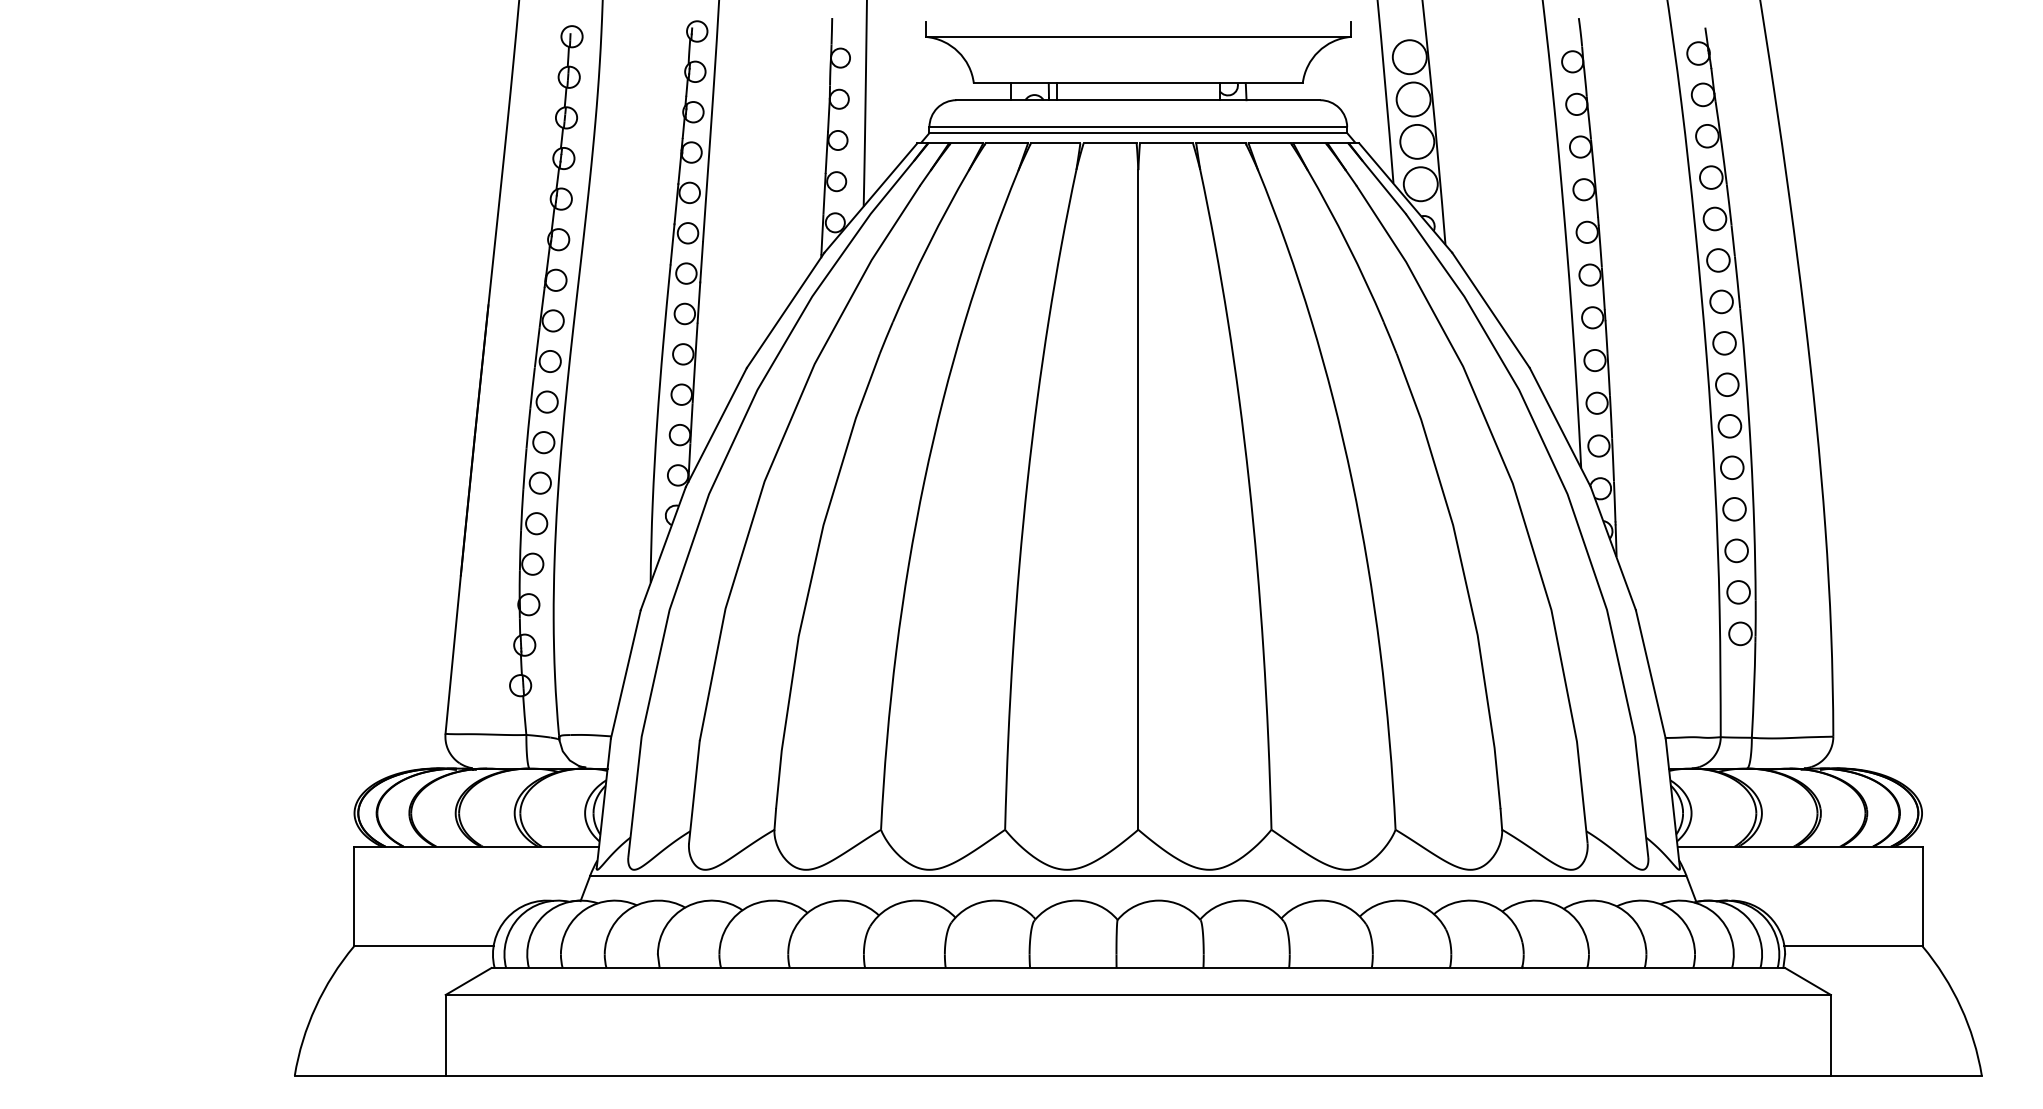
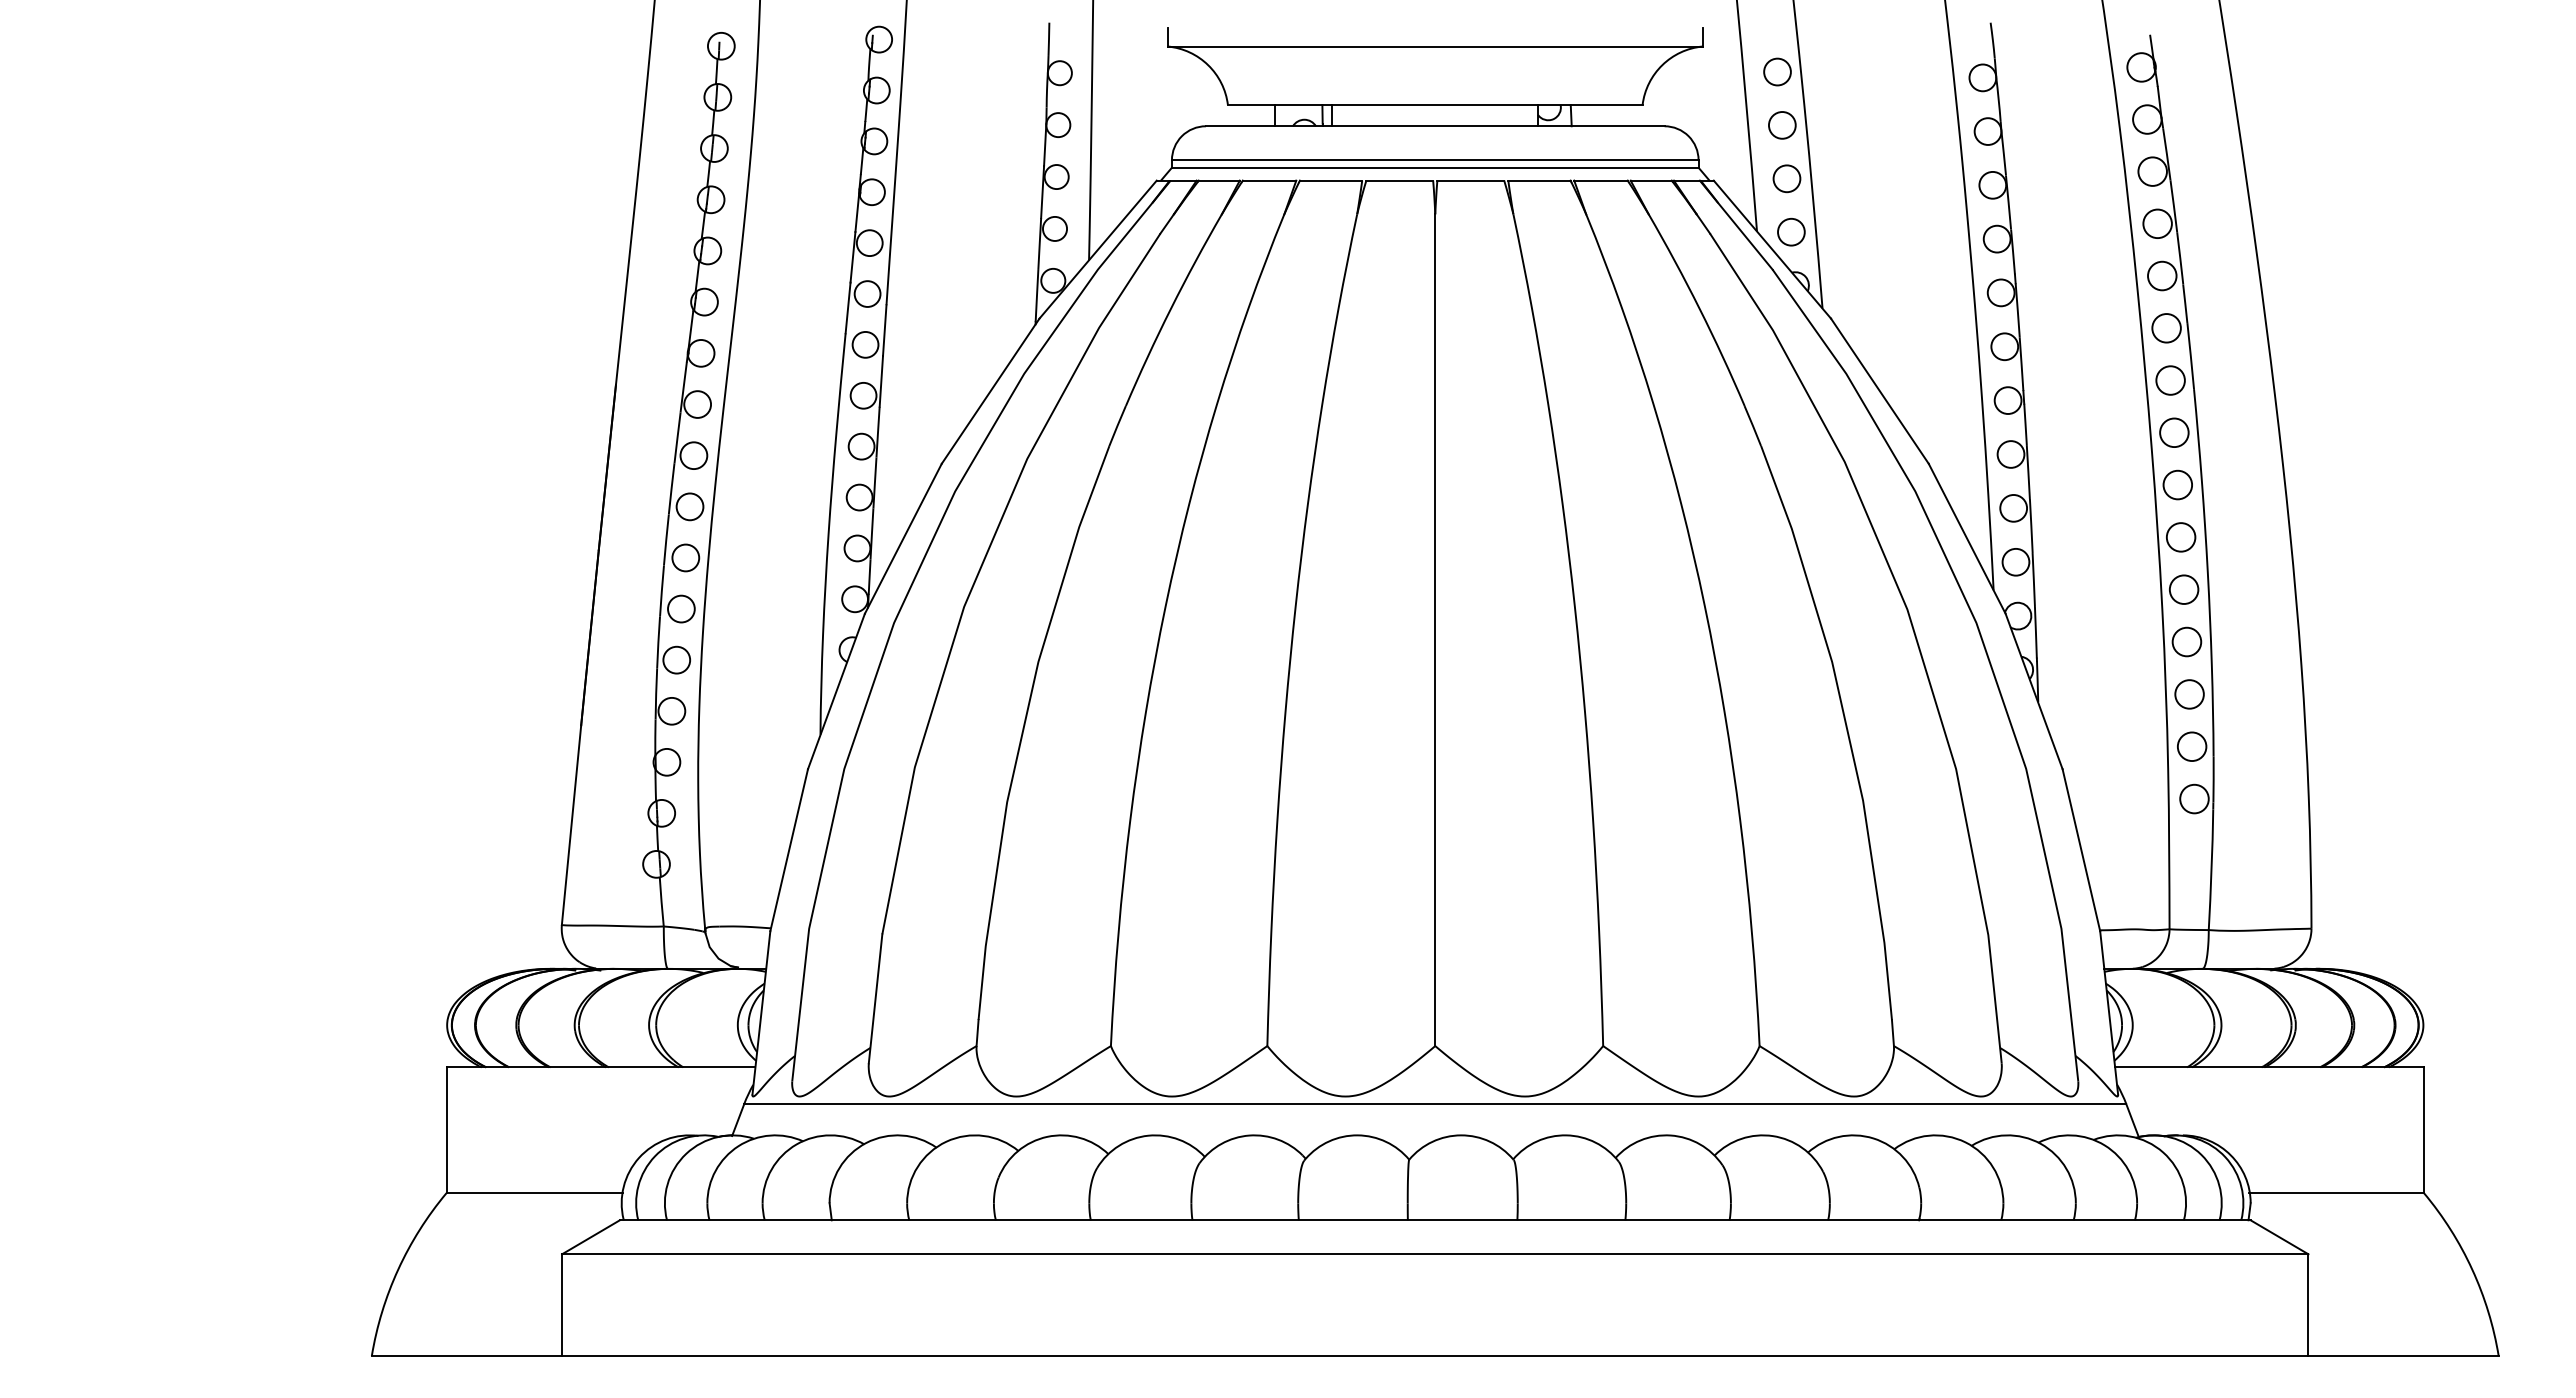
circle: (1409, 56) -> (1777, 71), size x0.62
circle: (1412, 99) -> (1781, 125), size x0.62
circle: (1416, 141) -> (1786, 178), size x0.62
circle: (1420, 183) -> (1791, 231), size x0.62

